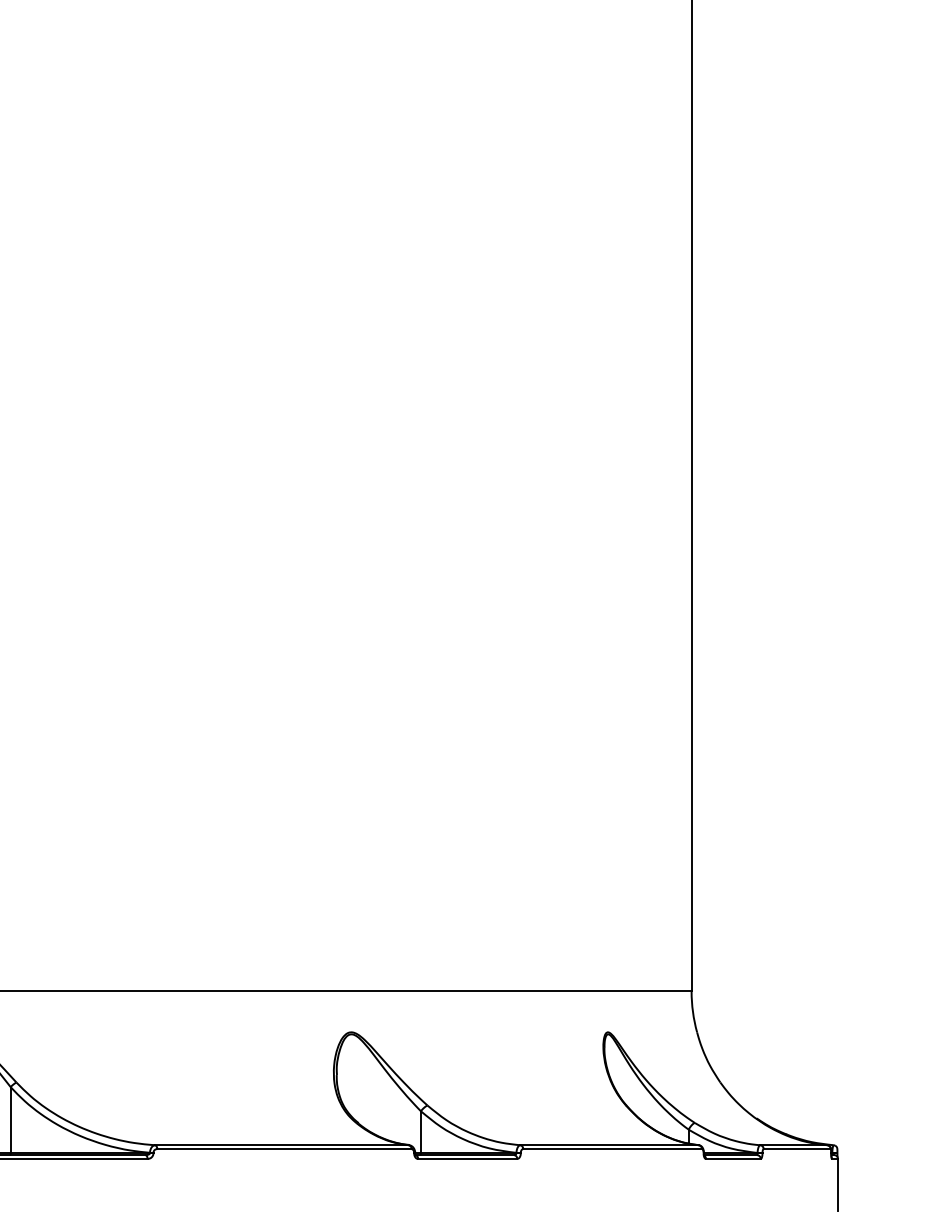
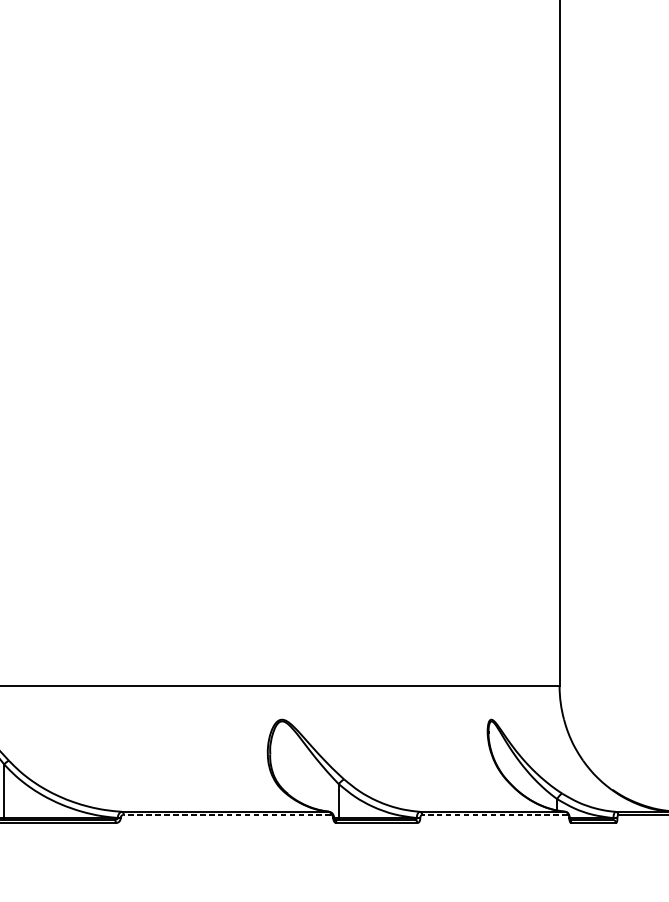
line: (283, 1149) -> (226, 815), solid -> dashed
line: (612, 1149) -> (495, 815), solid -> dashed

